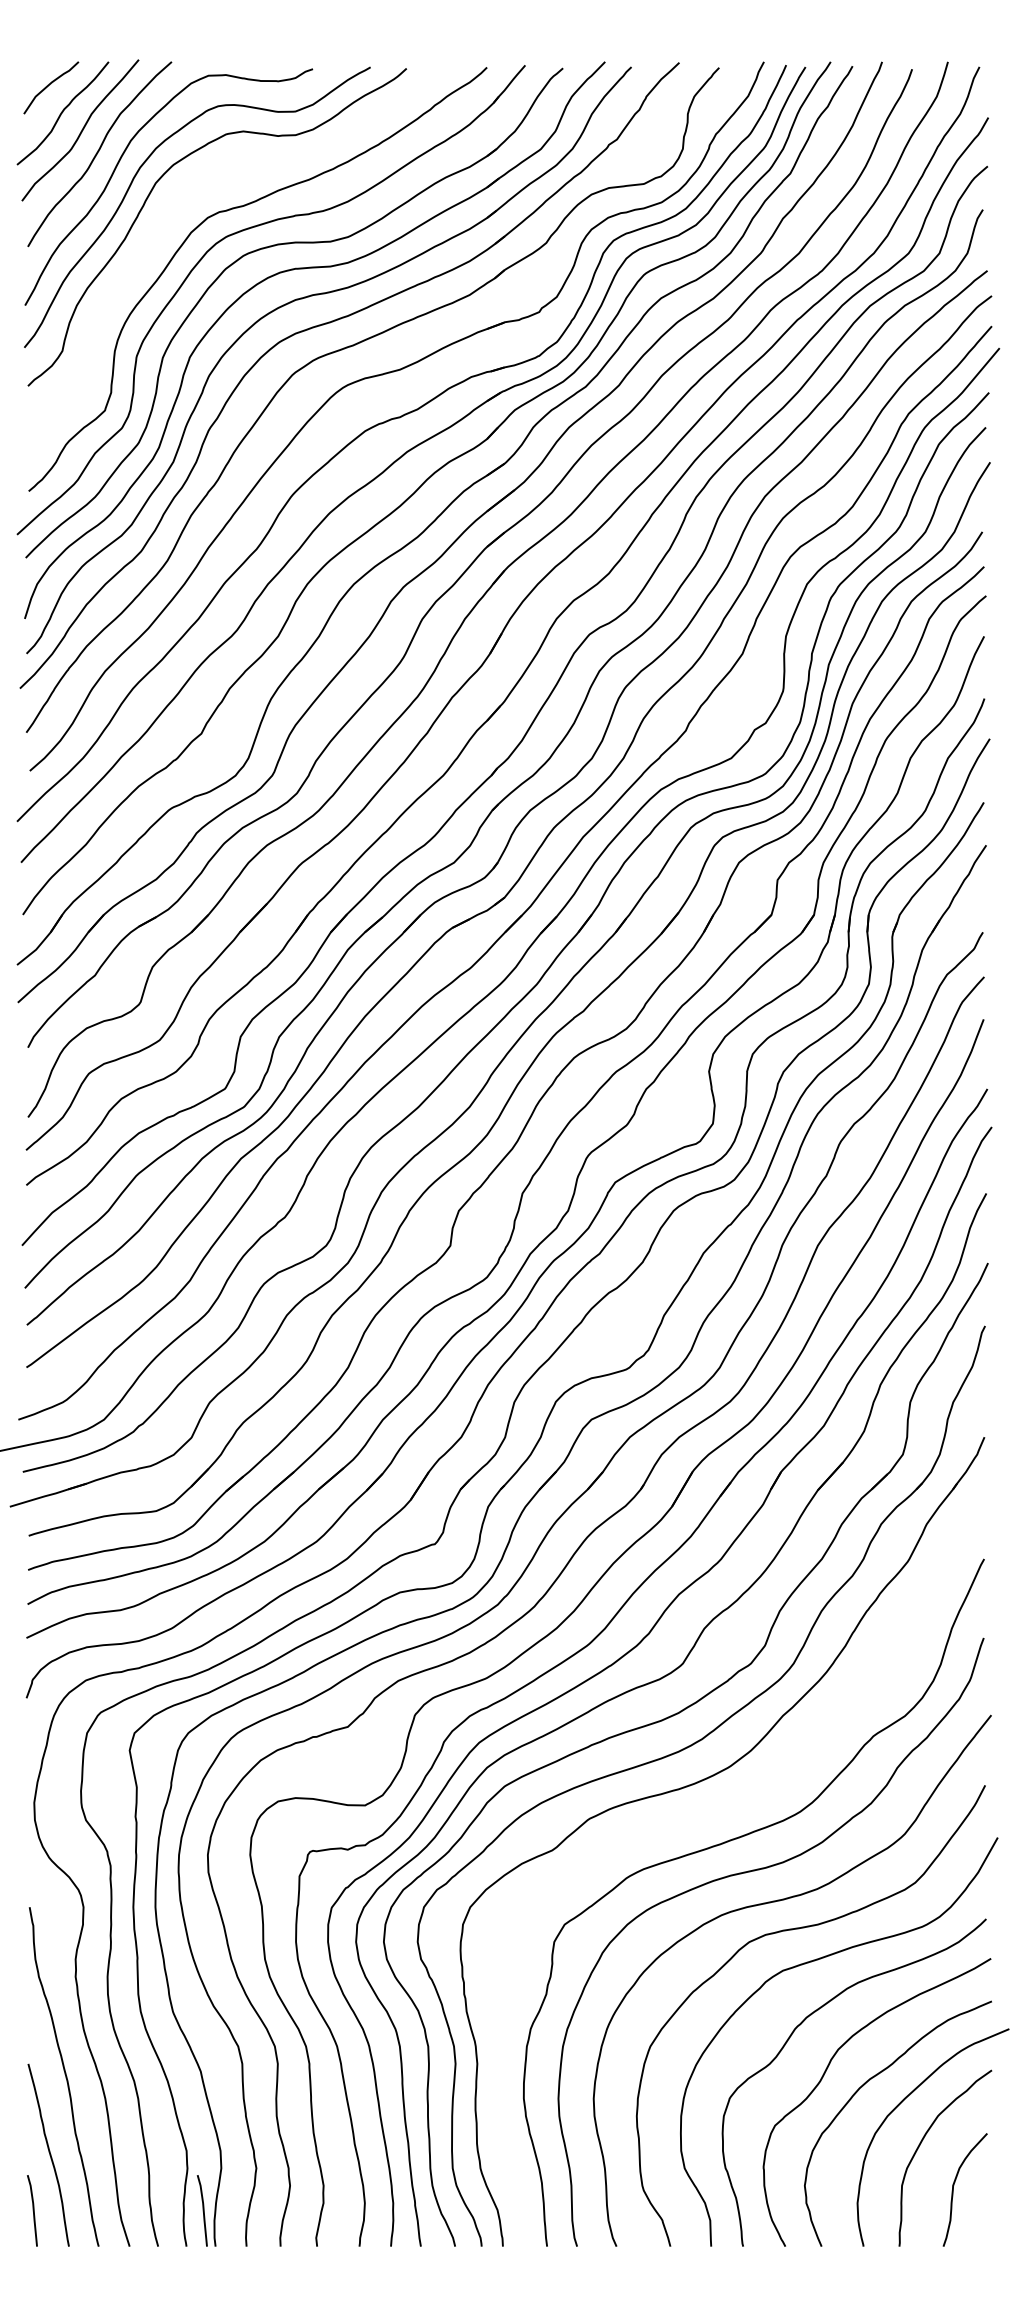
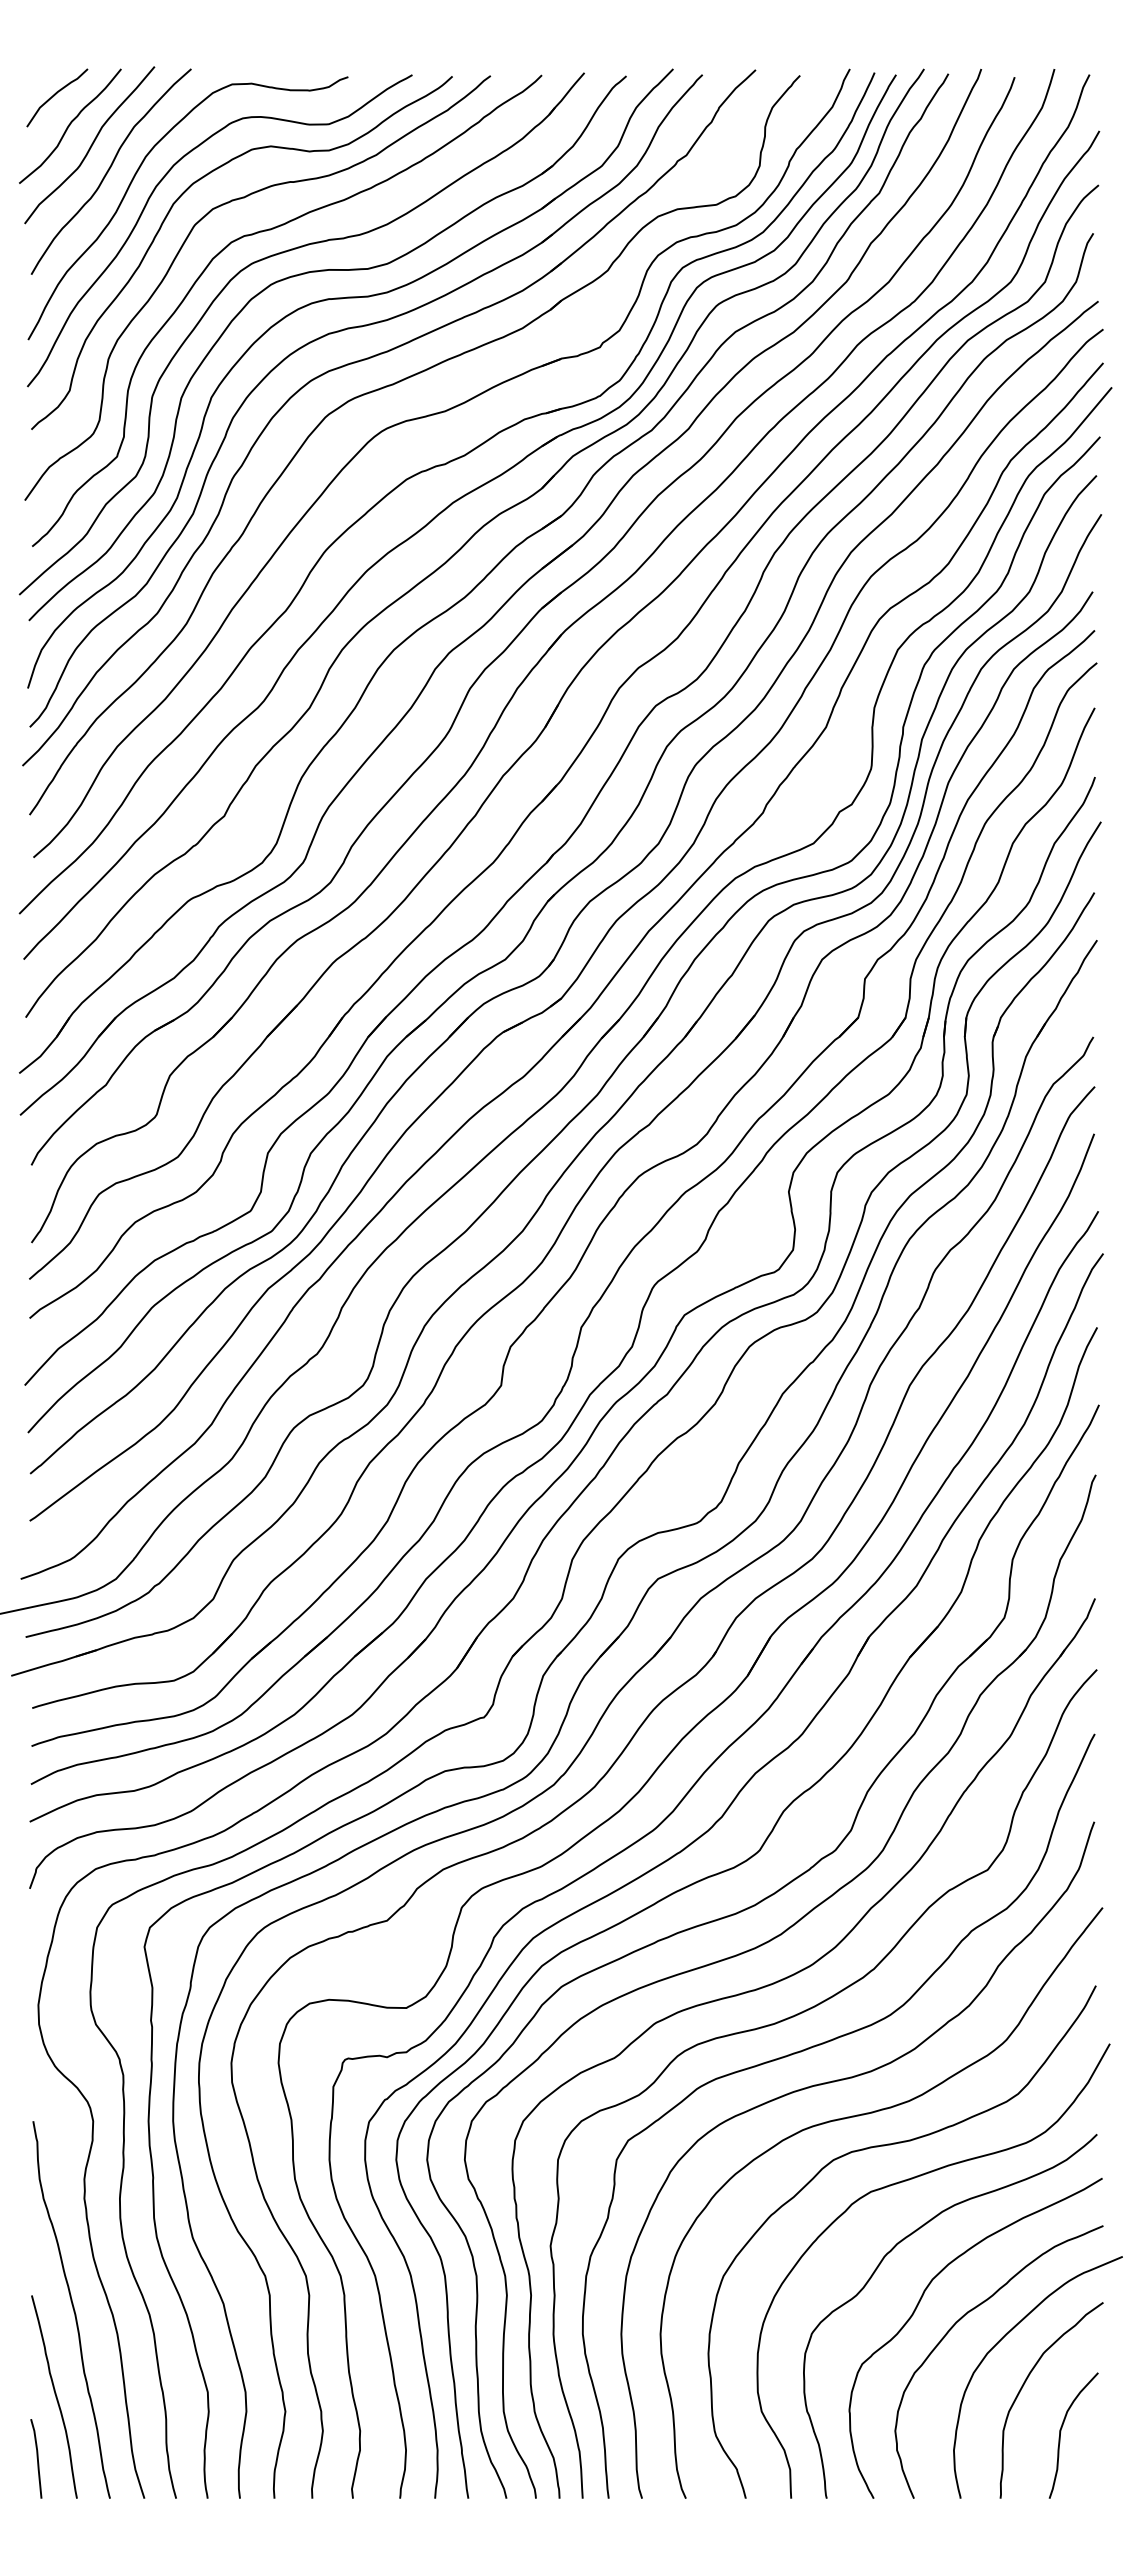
curve: (164, 221) -> (183, 246), added
curve: (717, 1812) -> (798, 2015), added
line: (202, 2210) -> (225, 2458), removed

